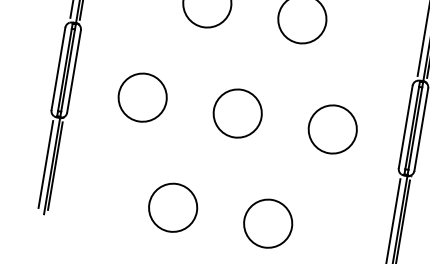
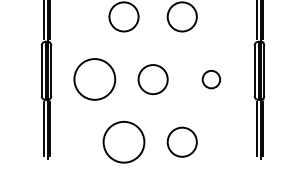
circle: (142, 97) -> (94, 79), size x1.4
circle: (332, 129) -> (211, 79), size x0.6
circle: (172, 206) -> (123, 141), size x1.4

